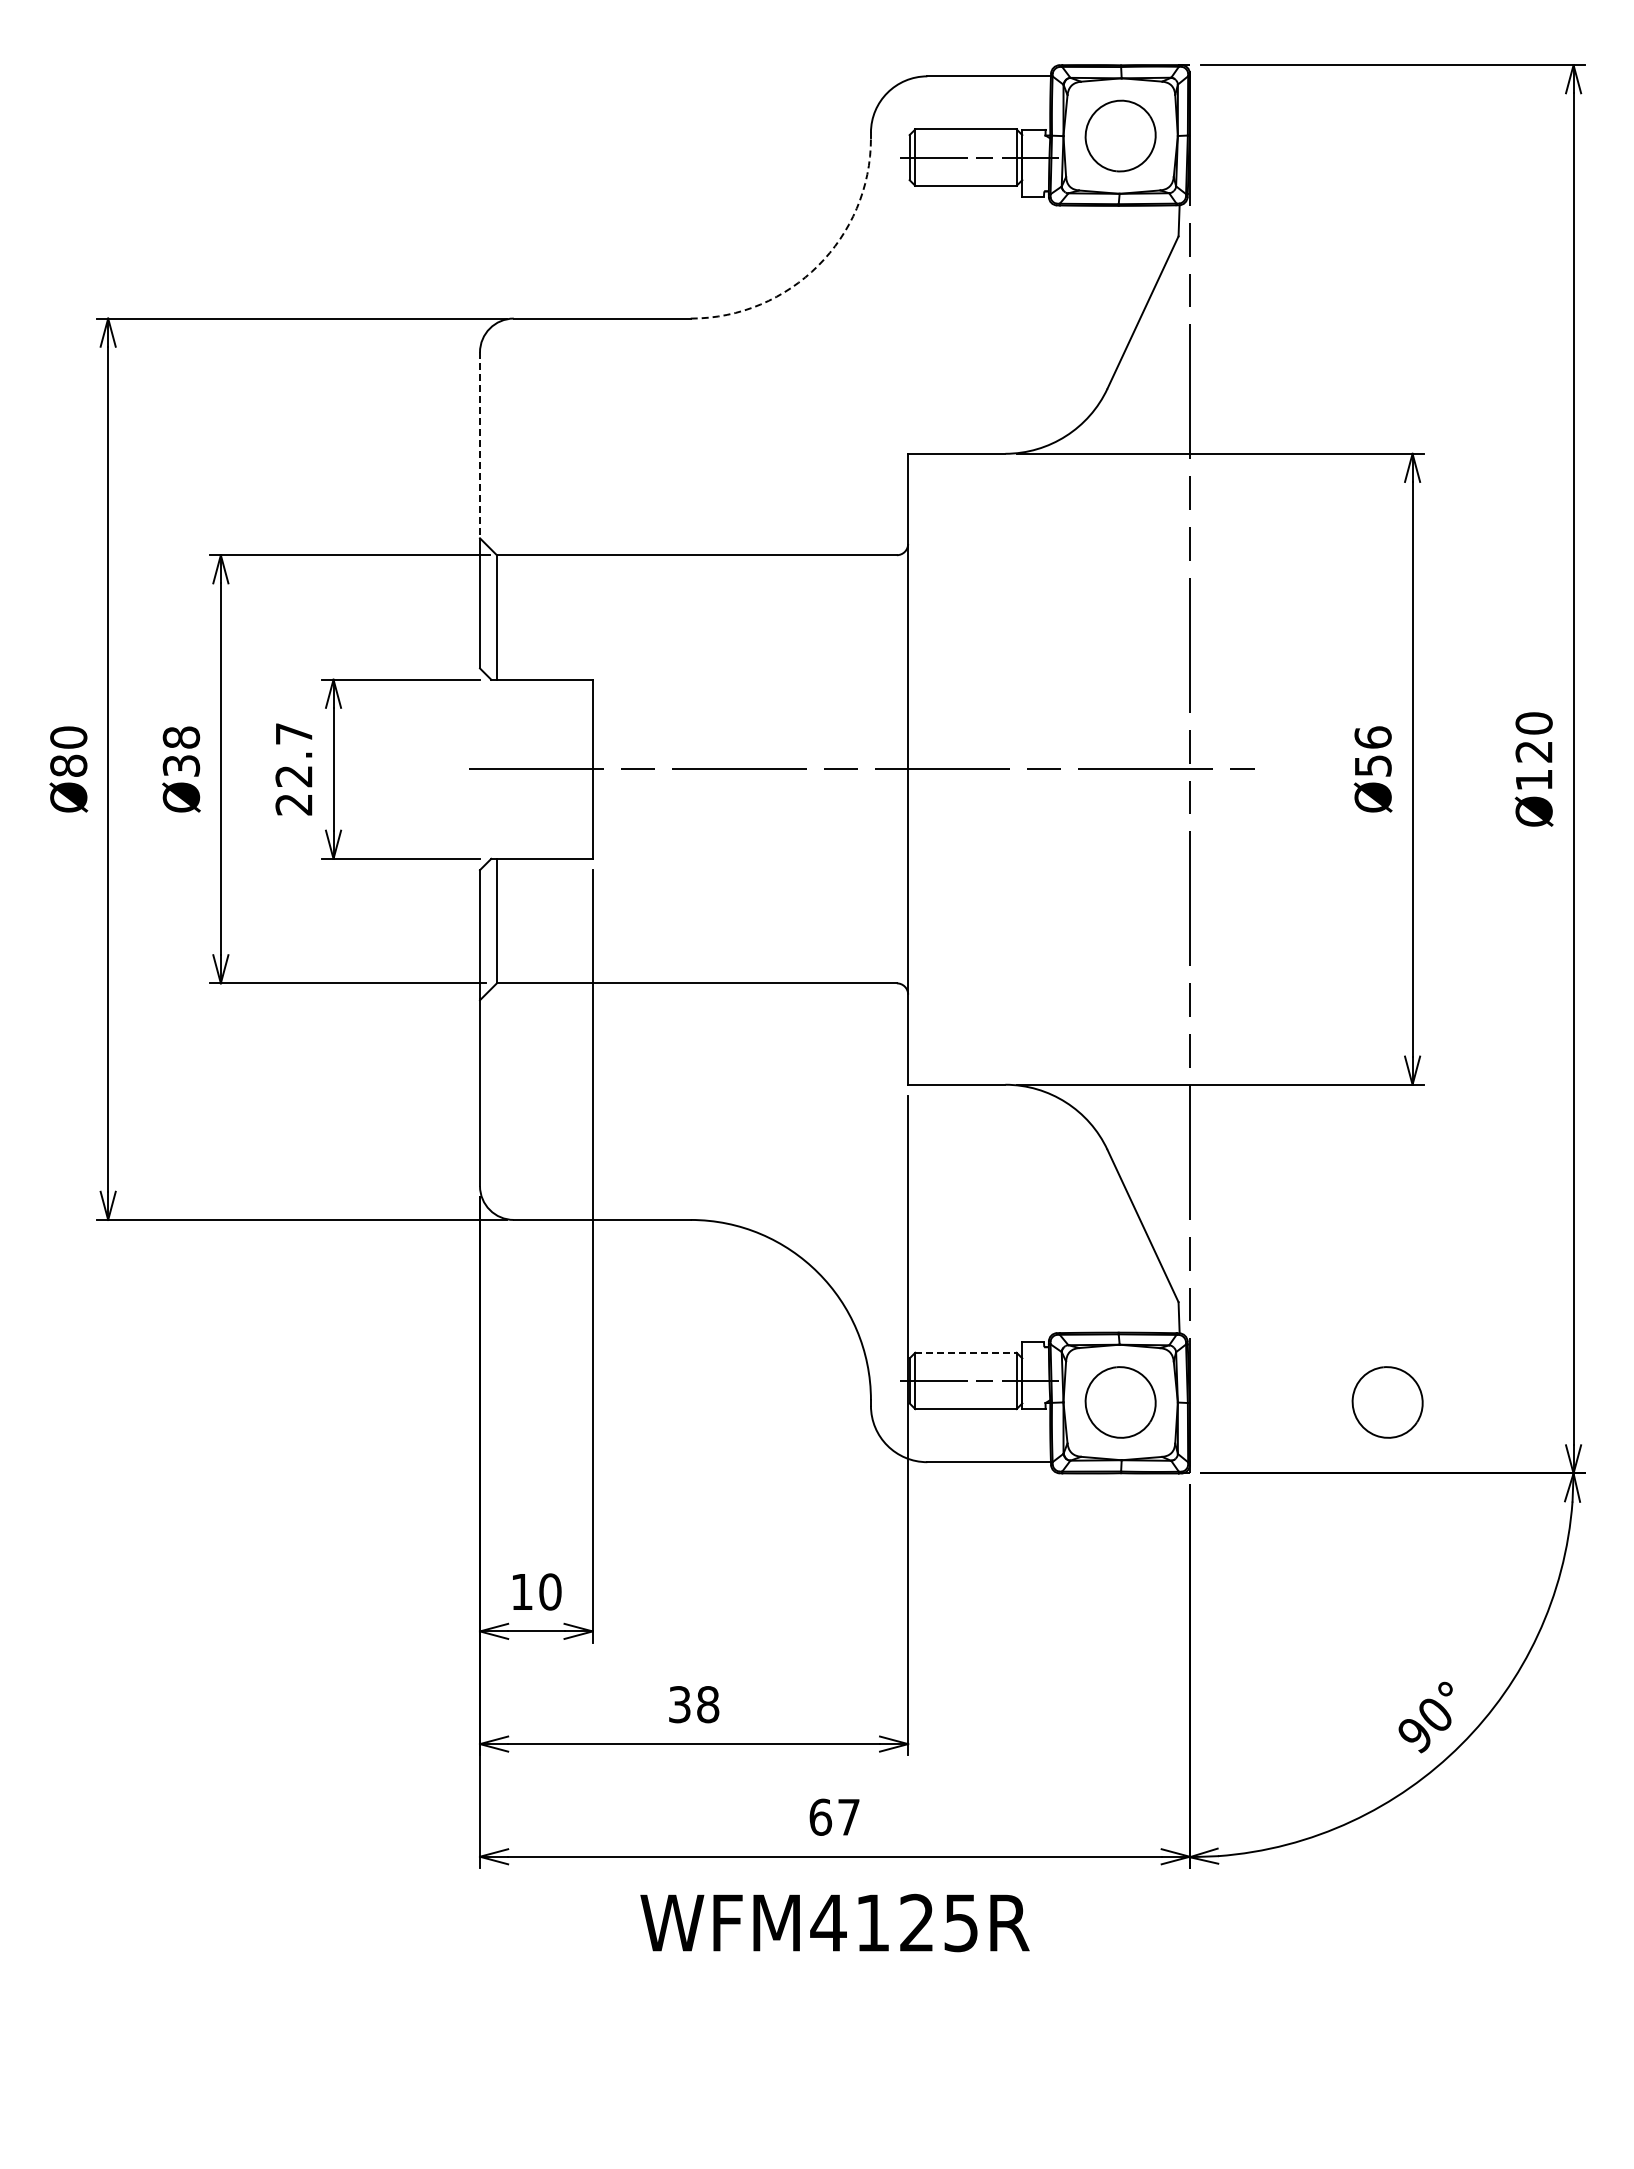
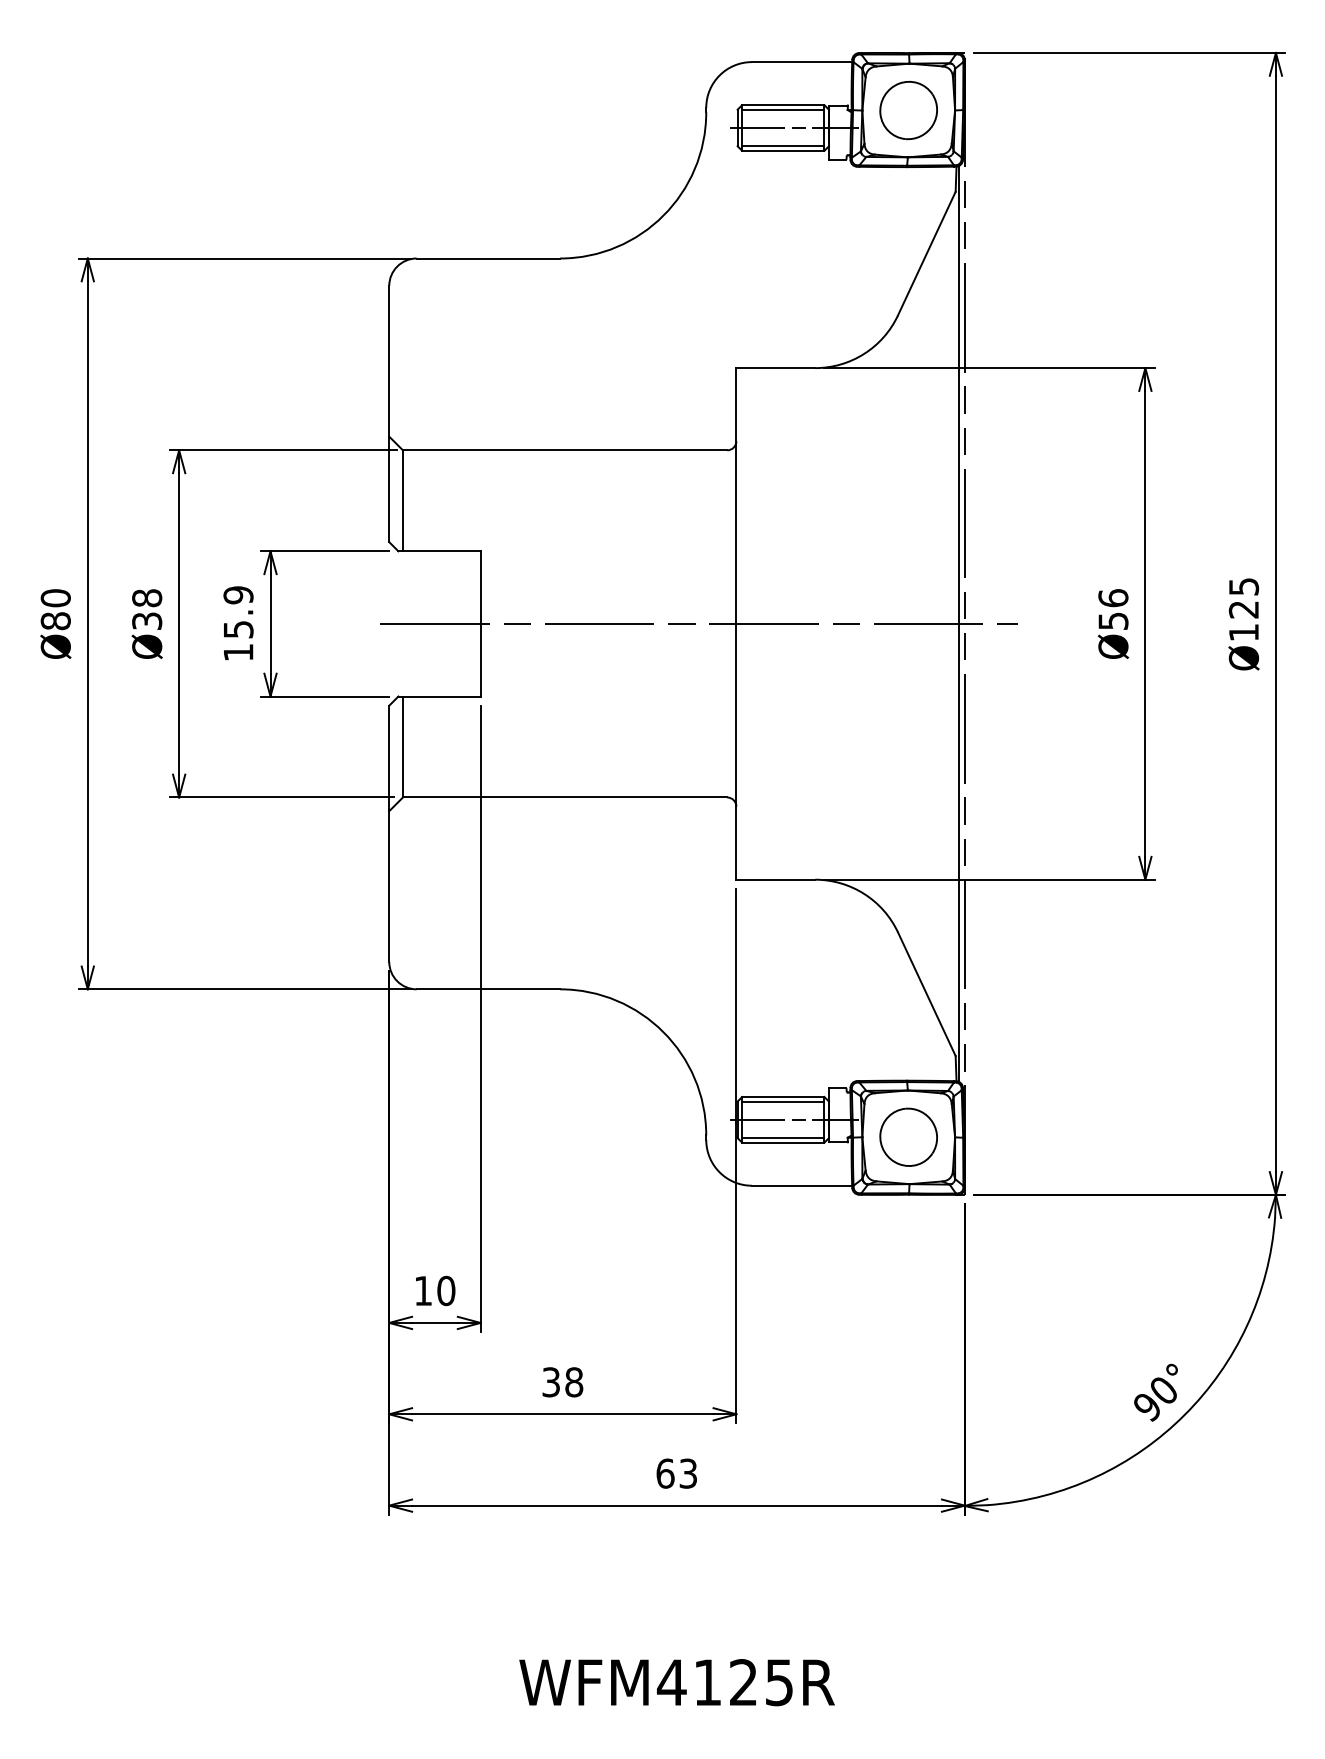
line: (965, 135) -> (782, 110), added
line: (965, 180) -> (782, 146), added
arc: (818, 265) -> (663, 215), dashed -> solid
line: (480, 445) -> (389, 361), dashed -> solid
text: (1533, 723) -> (1243, 586), Ø120 -> Ø125
text: (293, 768) -> (238, 623), 22.7 -> 15.9
line: (1182, 769) -> (958, 624), added
line: (965, 1352) -> (782, 1096), dashed -> solid
line: (965, 1358) -> (782, 1101), added
part: (1387, 1402) -> (1125, 1137), removed
line: (965, 1403) -> (782, 1138), added
text: (848, 1816) -> (688, 1473), 67 -> 63
text: (834, 1922) -> (676, 1682), moved

